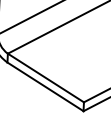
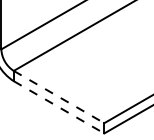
line: (46, 78) -> (59, 97), solid -> dashed
line: (45, 87) -> (59, 107), solid -> dashed

